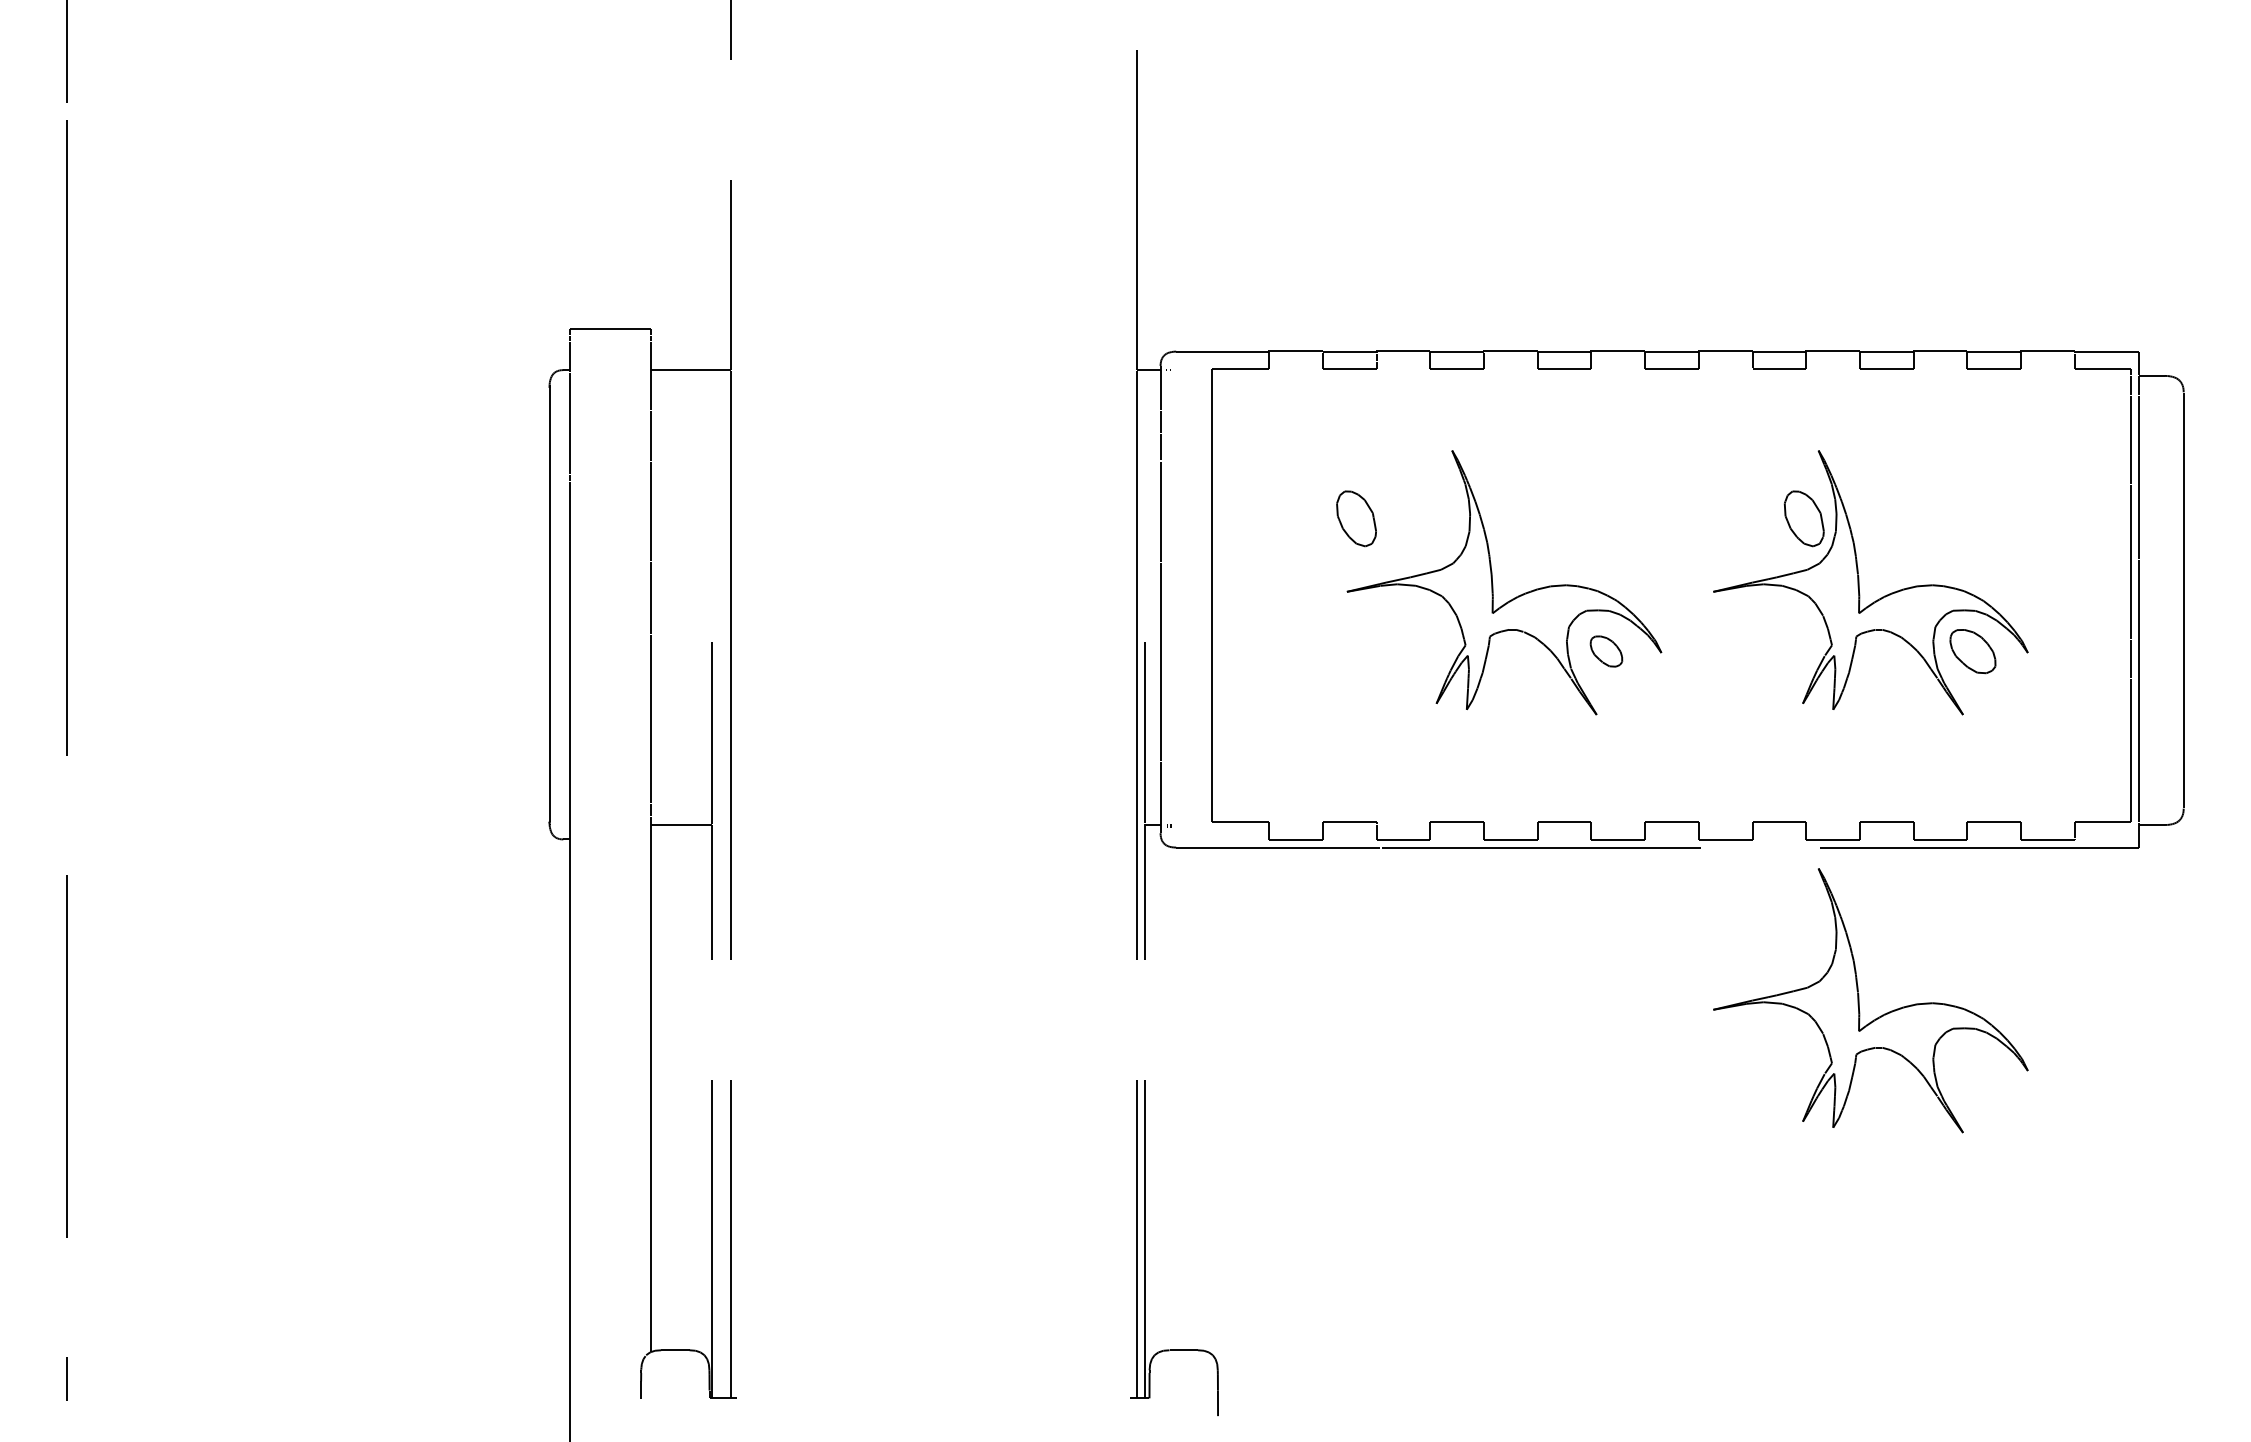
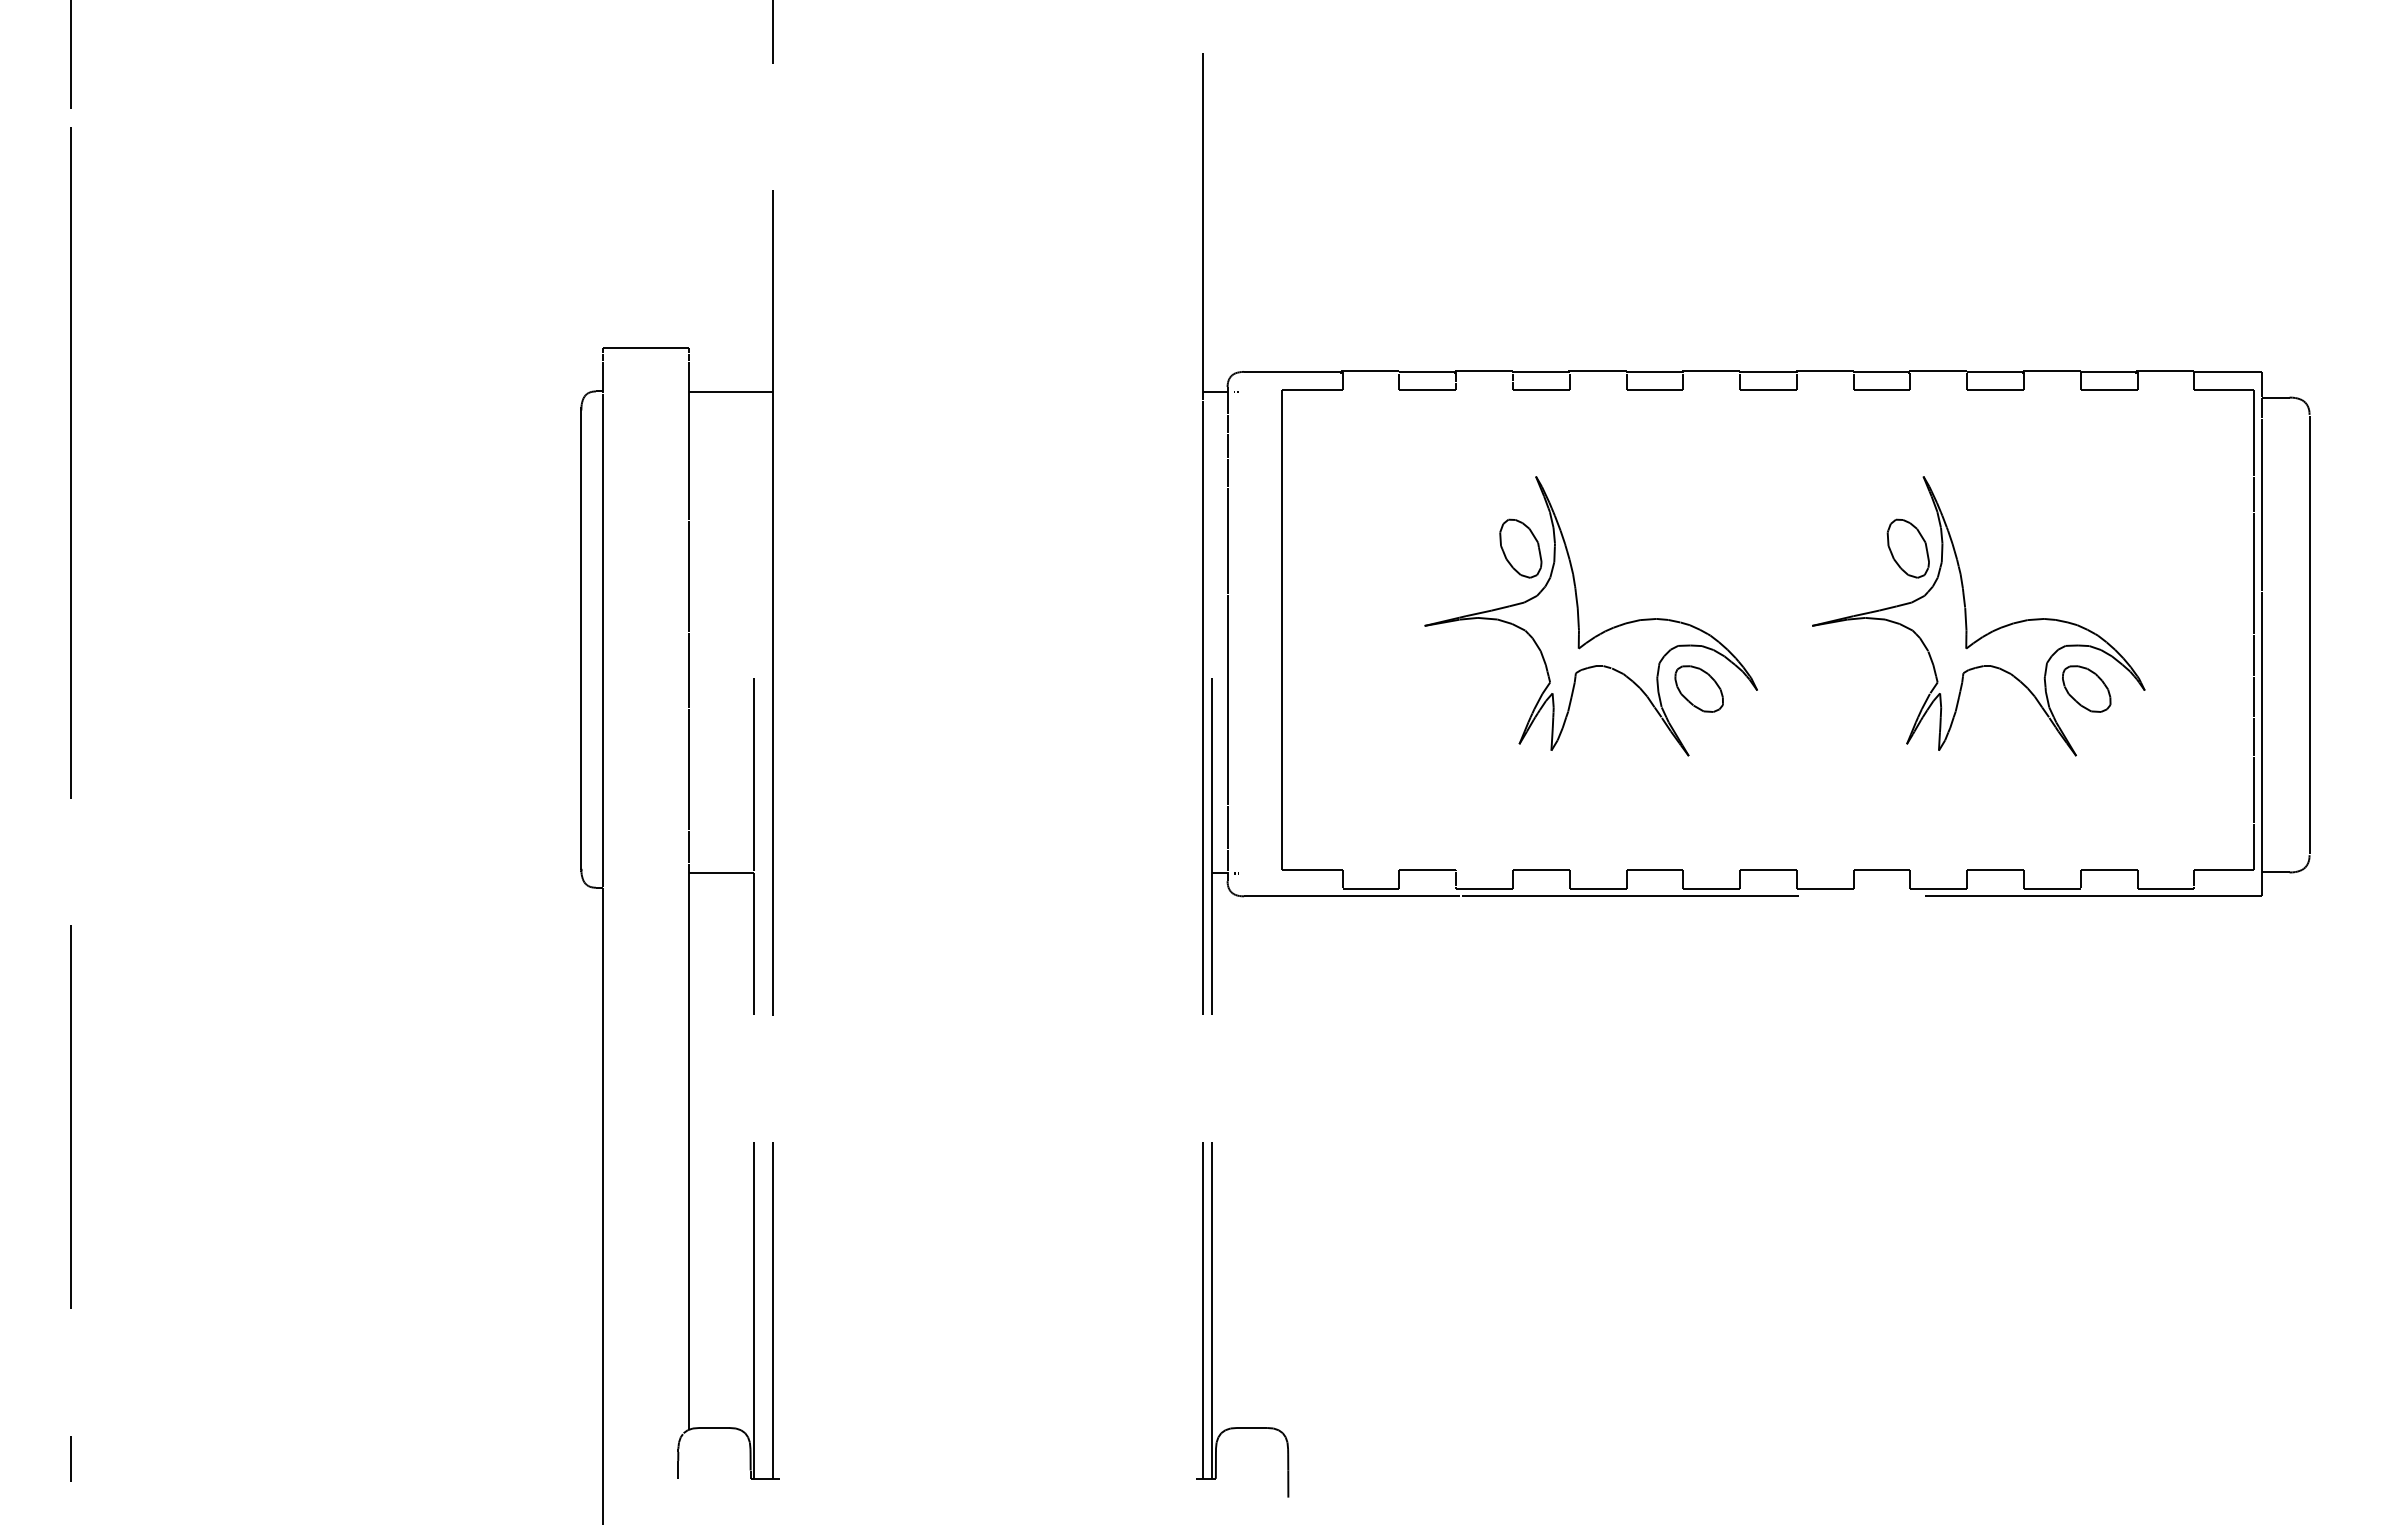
part: (1356, 518) -> (1520, 548), moved
part: (1605, 651) -> (1698, 688), size x1.43
part: (1859, 1000) -> (1966, 1058), removed

